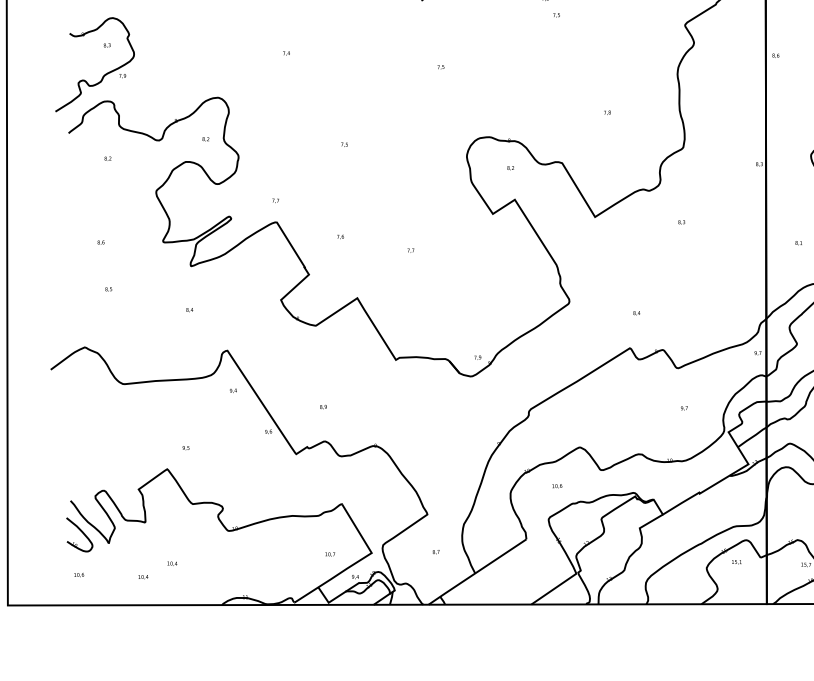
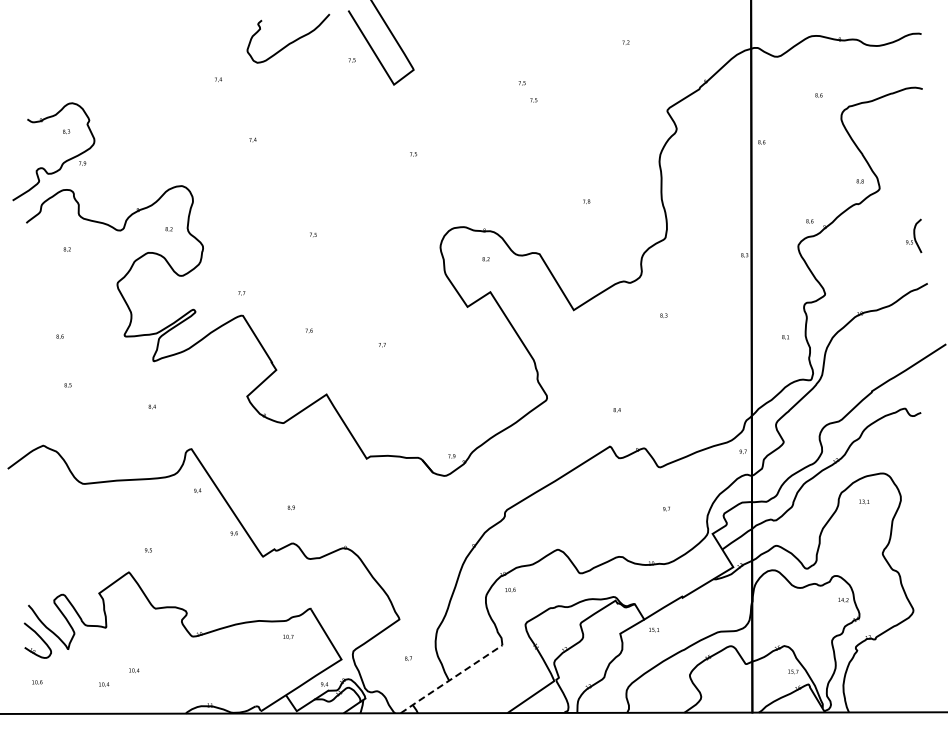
text: (557, 485) -> (510, 589), moved
text: (330, 553) -> (288, 636), moved
text: (737, 561) -> (654, 629), moved
line: (477, 572) -> (451, 679), solid -> dashed

